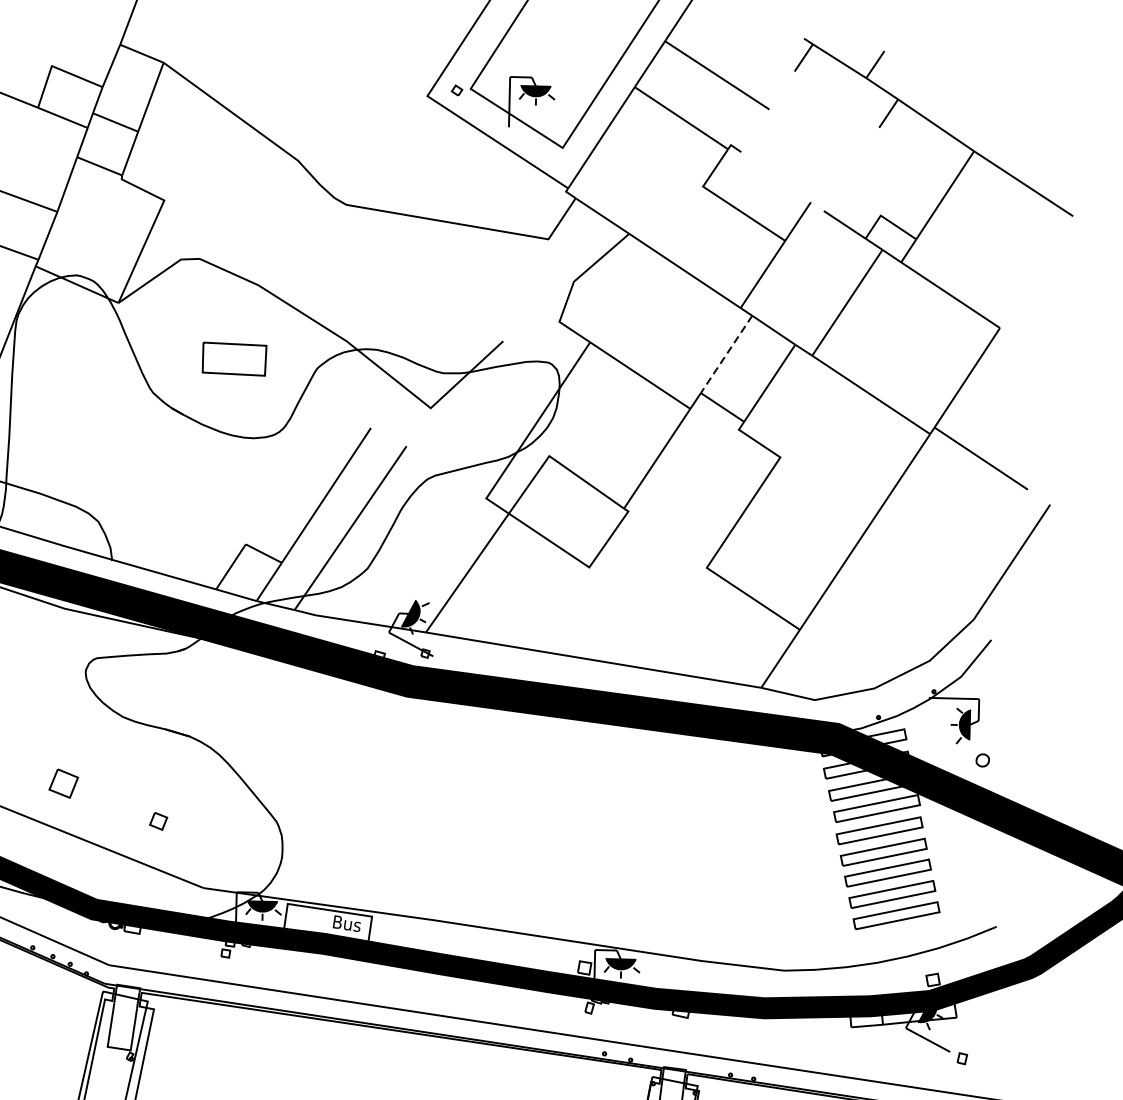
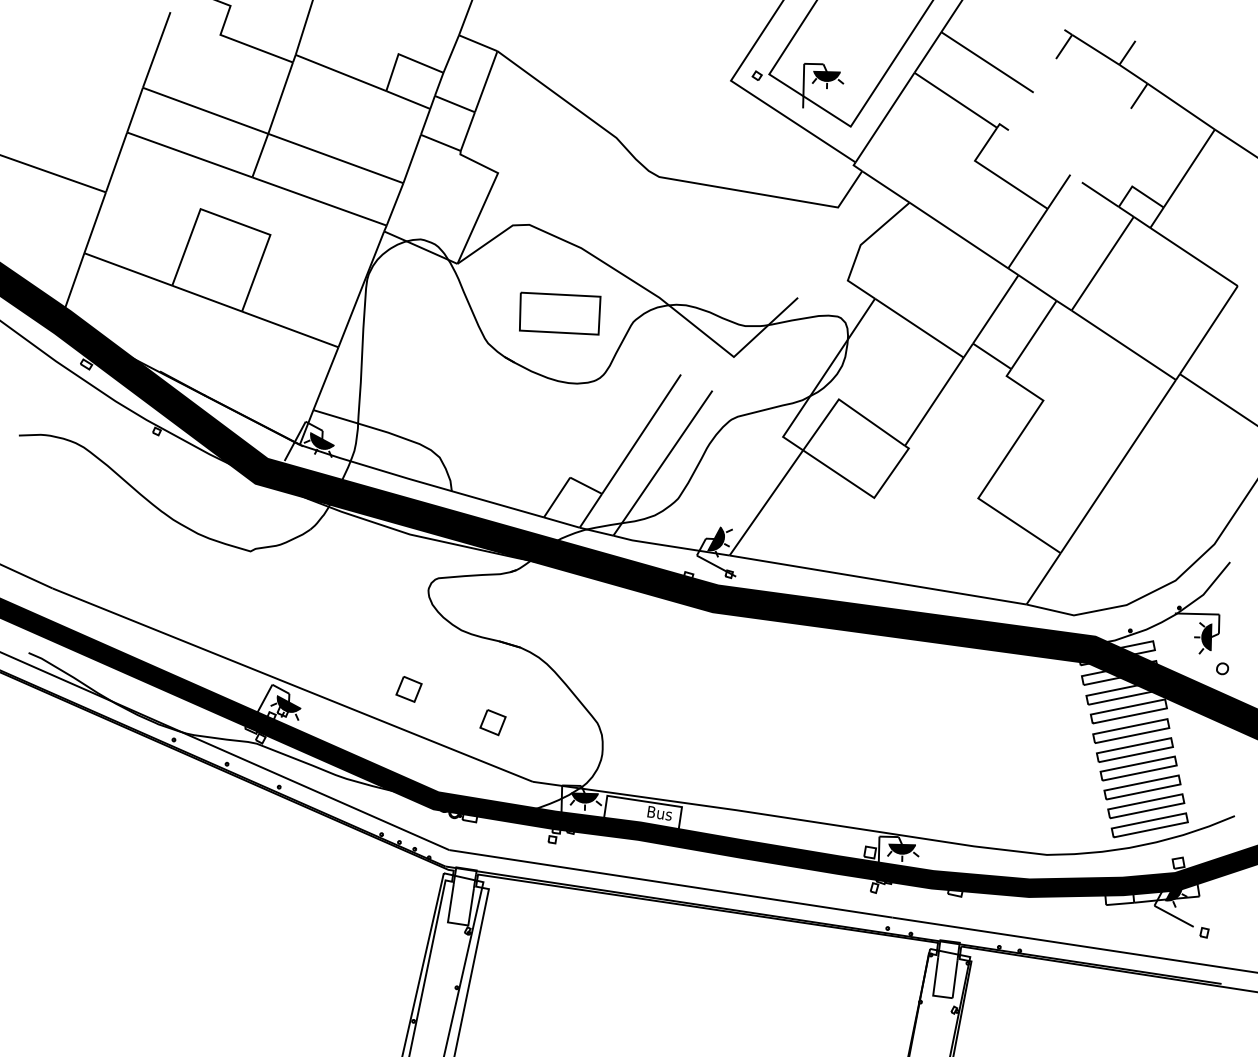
line: (726, 354) -> (995, 309), dashed -> solid
part: (234, 359) -> (560, 313), size x1.43
part: (158, 821) -> (492, 722), size x1.67
part: (900, 937) -> (1149, 825), added

